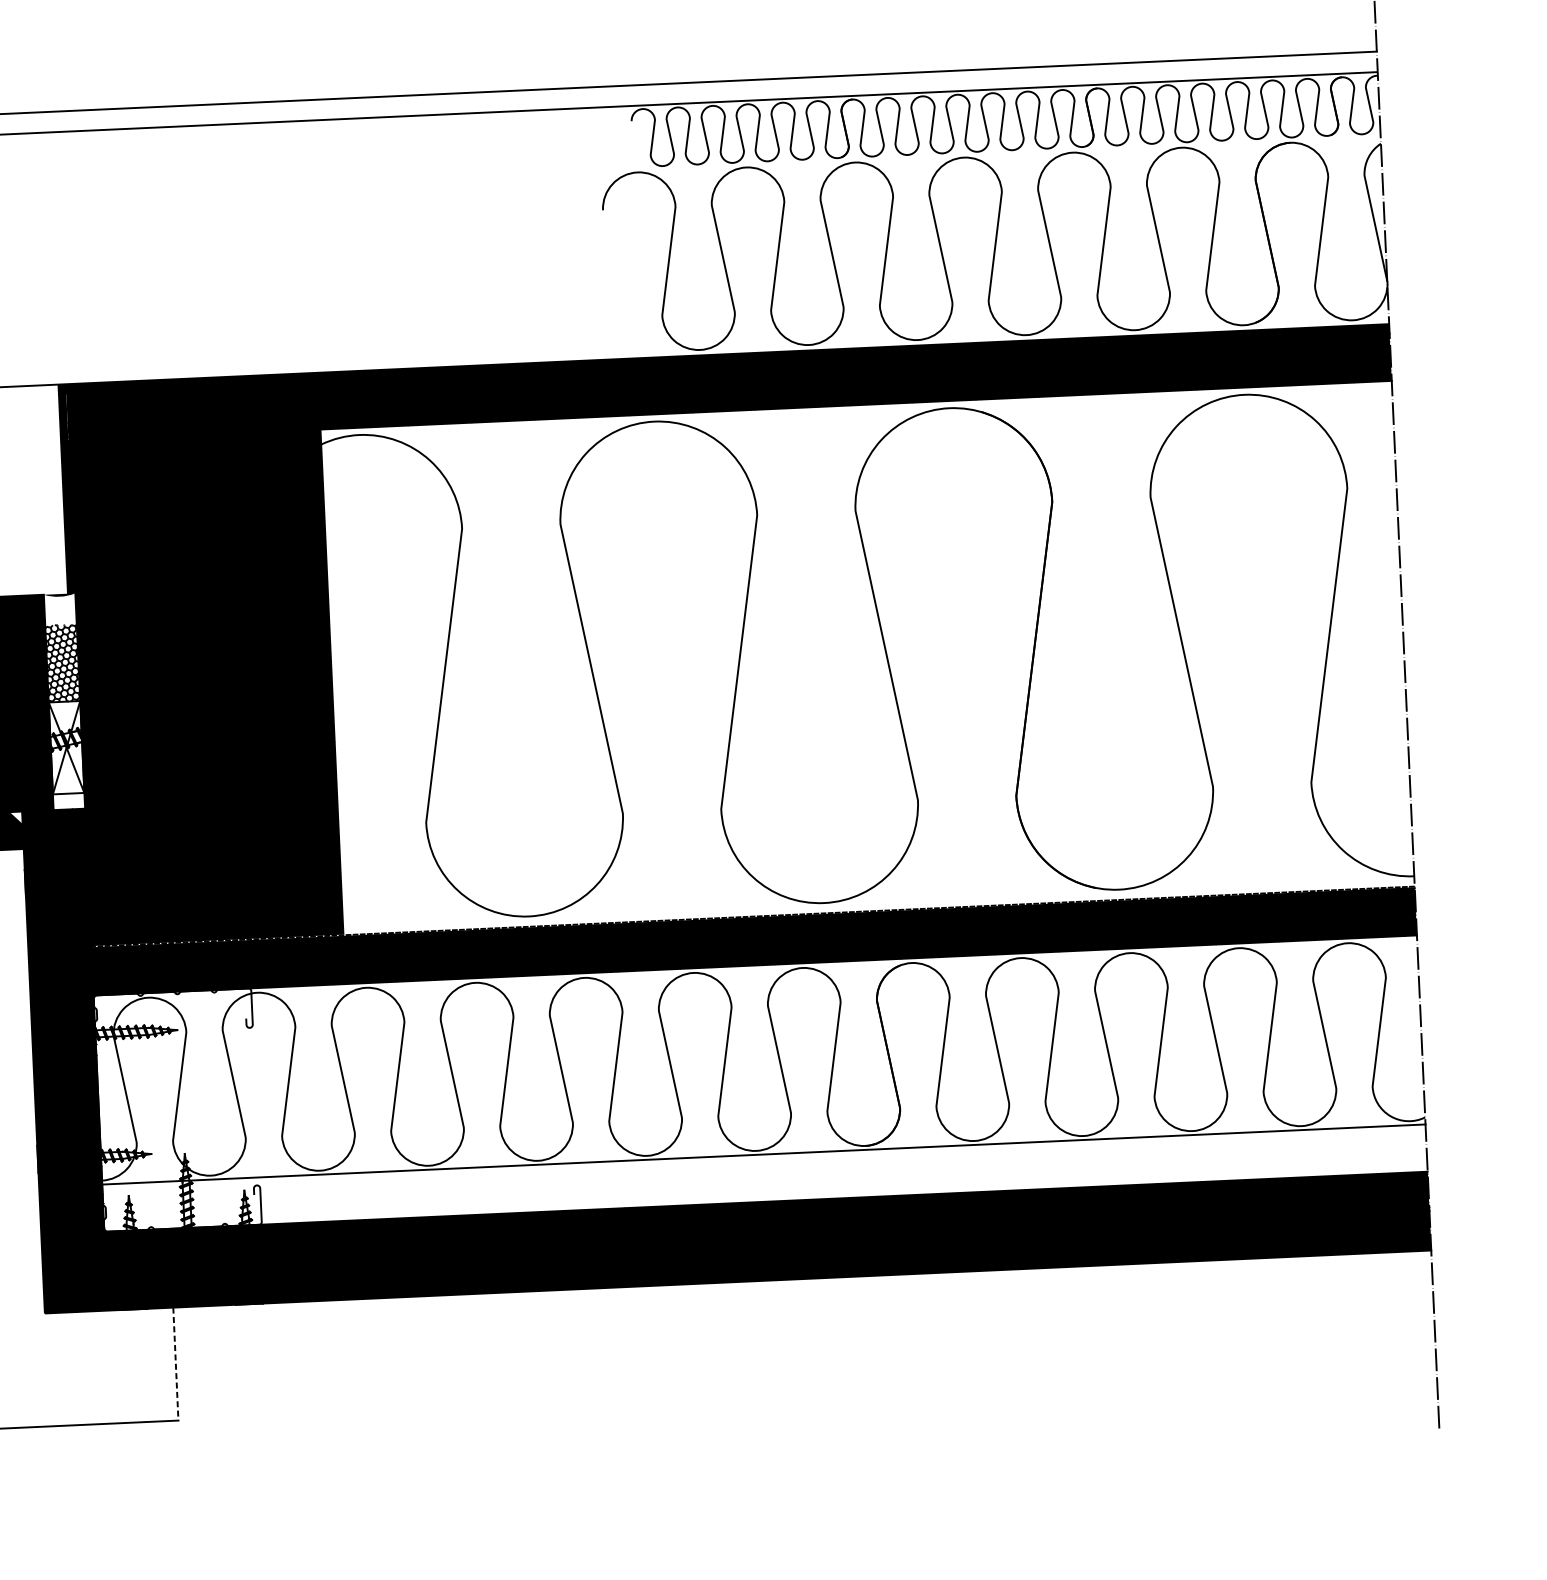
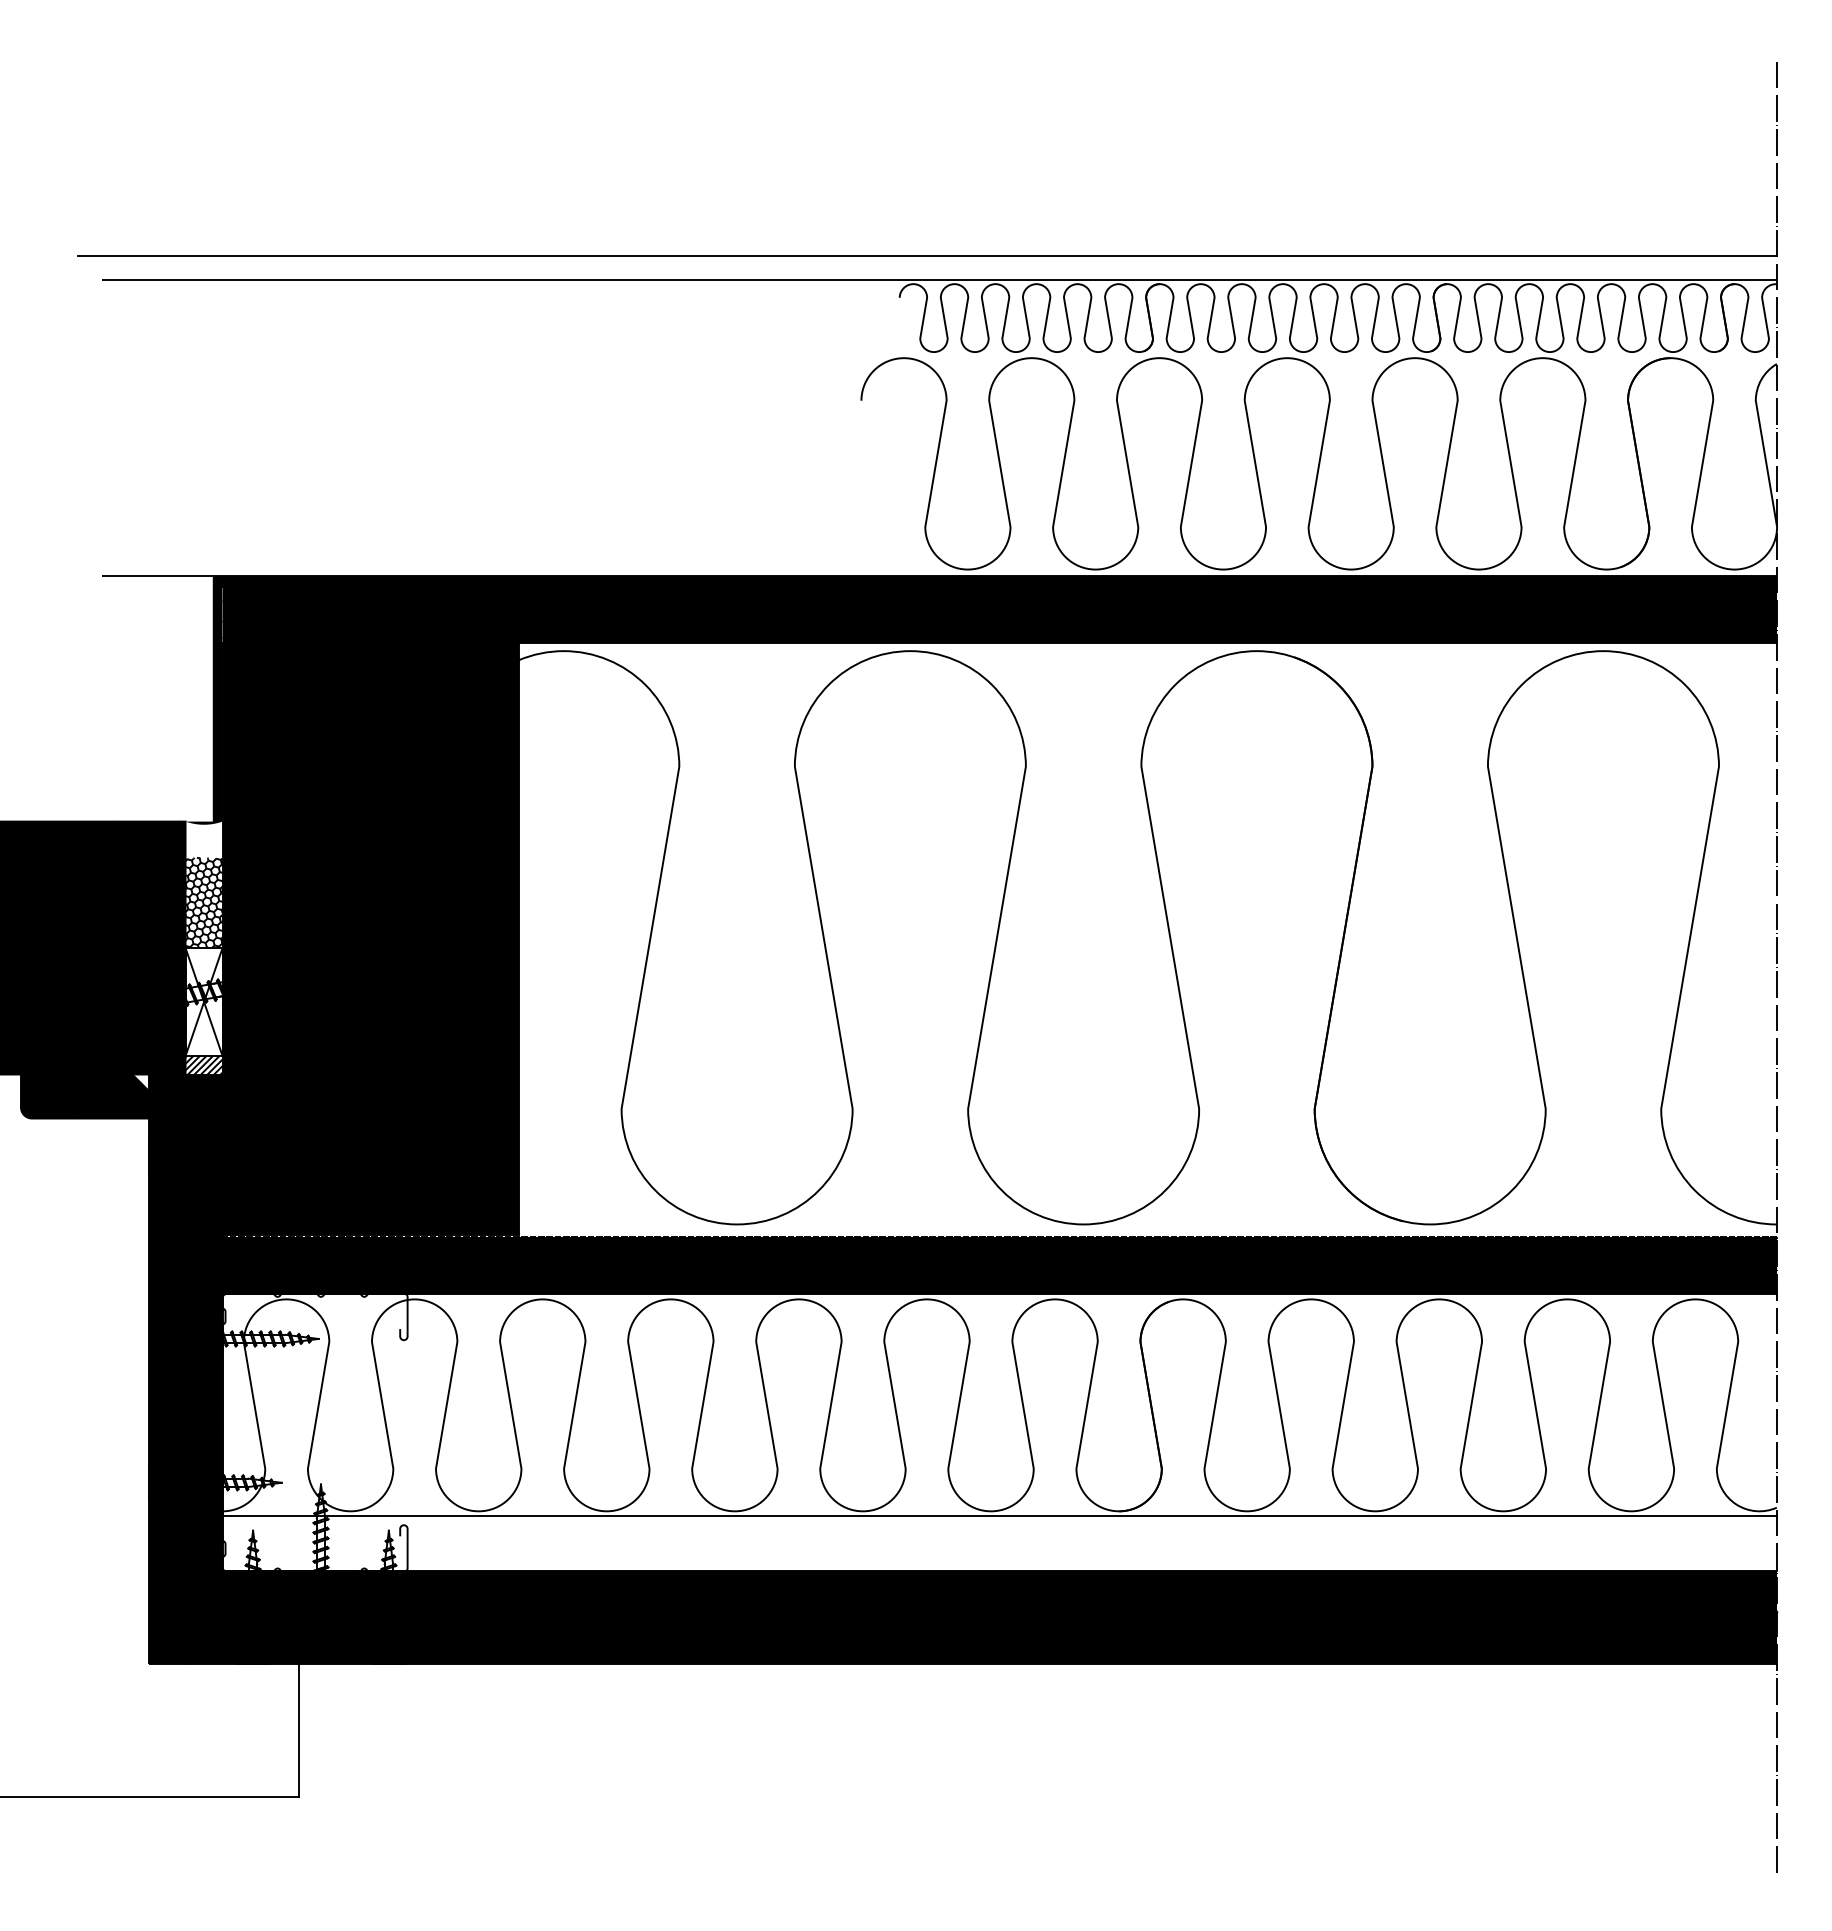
hatch: (68, 801) -> (203, 1065), added
line: (175, 1364) -> (299, 1730), dashed -> solid

